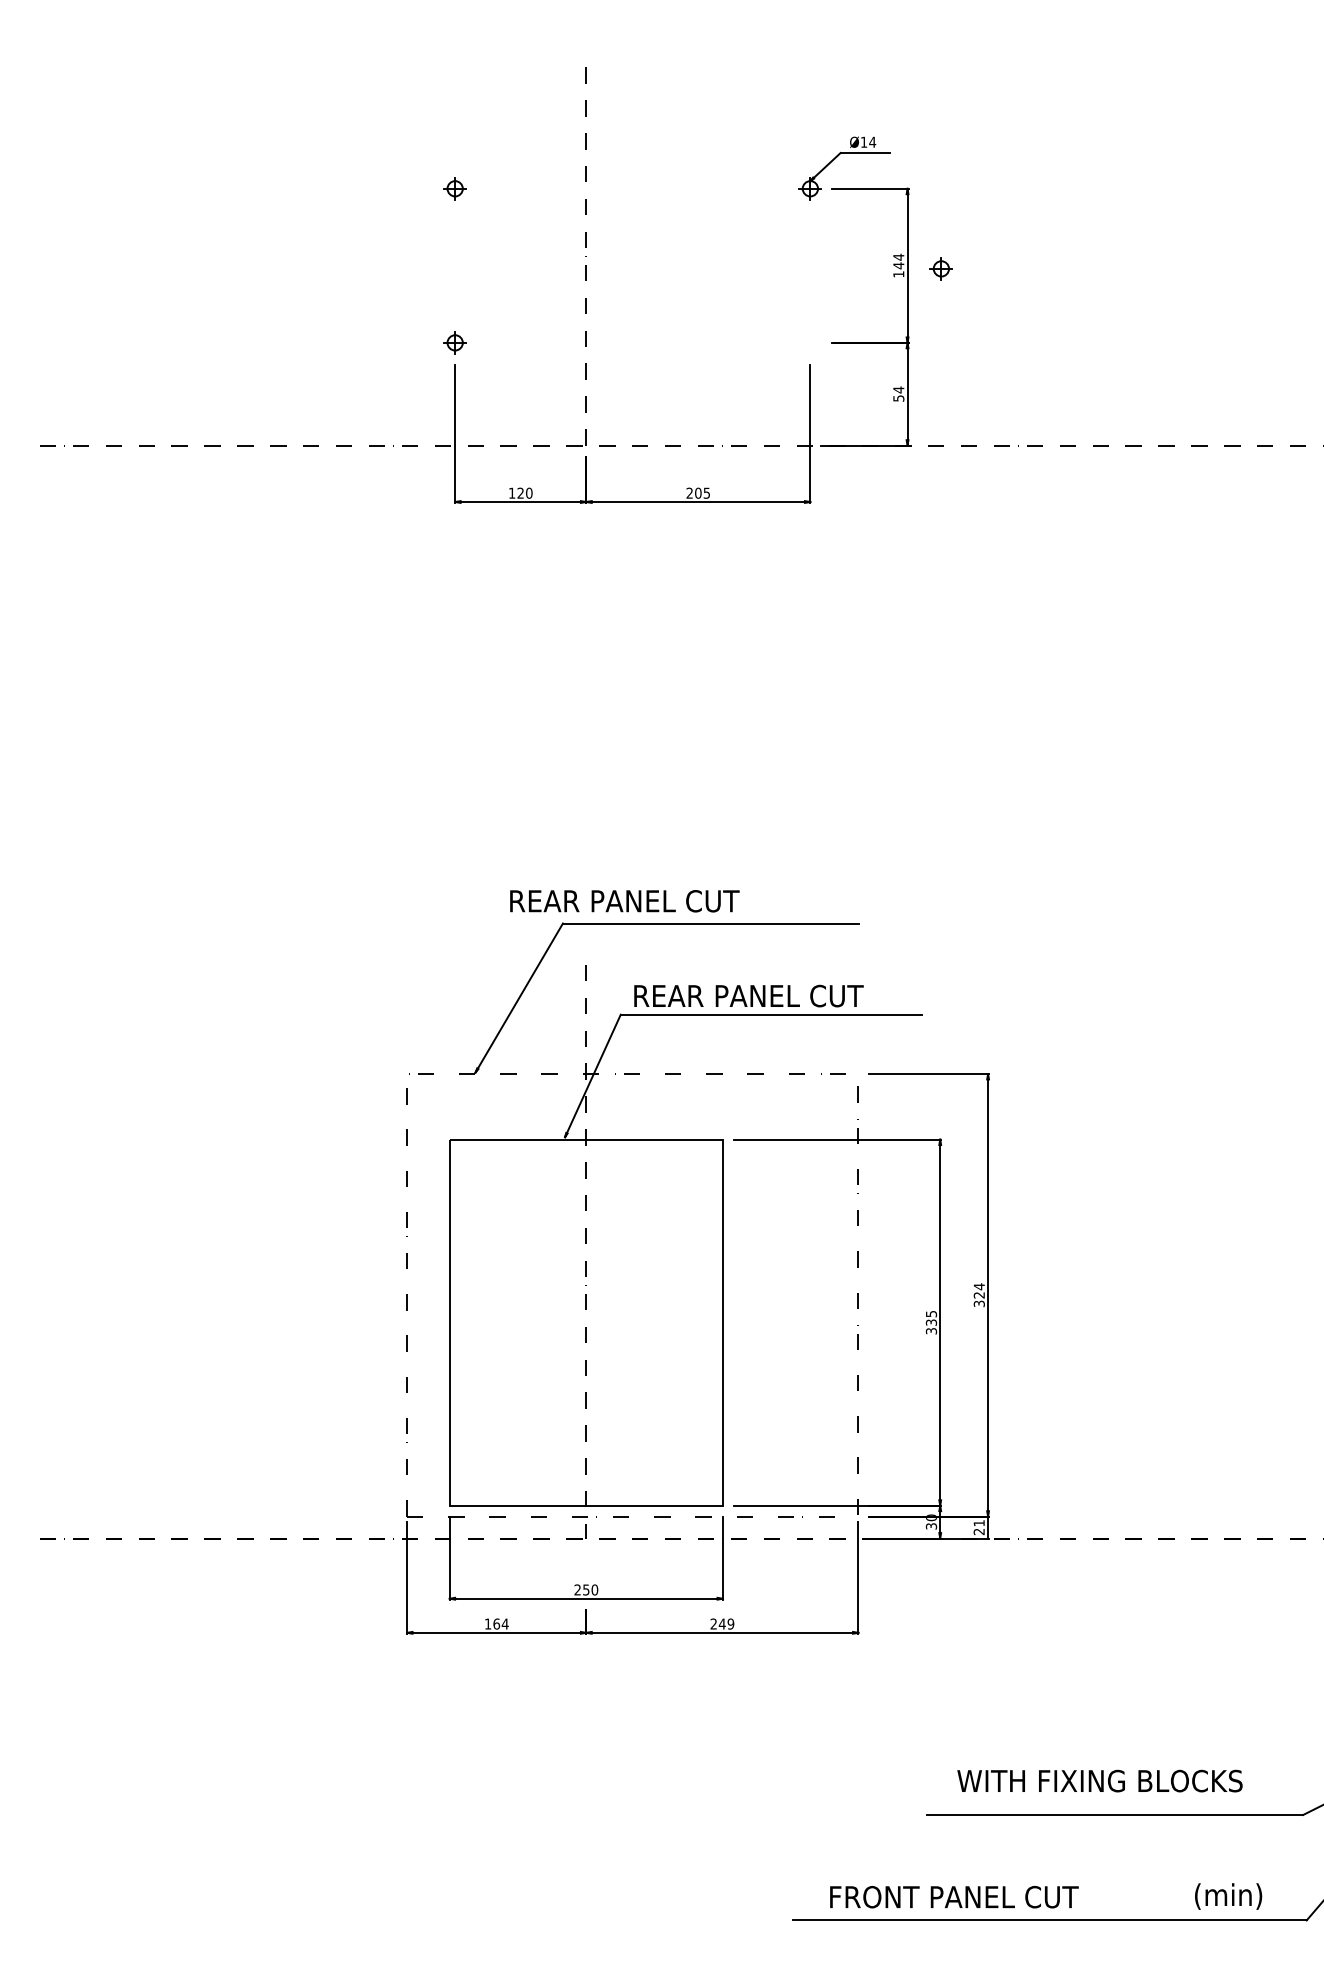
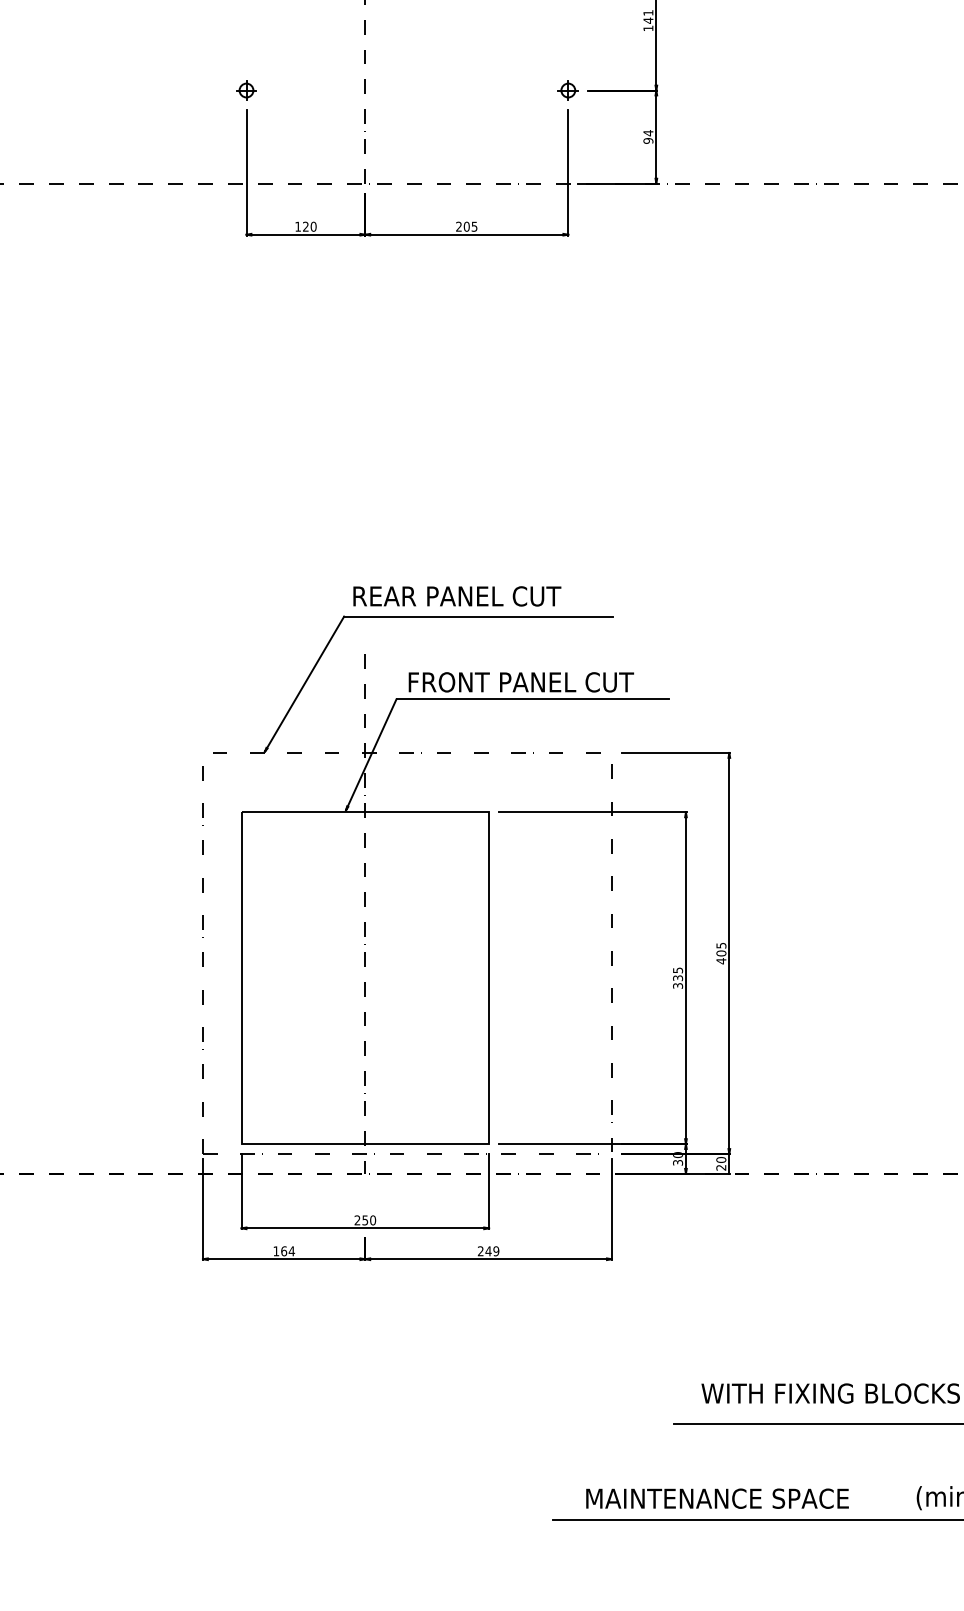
text: (898, 256) -> (648, 12), 144 -> 141
part: (940, 268) -> (567, 90), moved
text: (898, 398) -> (648, 140), 54 -> 94
text: (624, 901) -> (456, 596), moved
text: (759, 995) -> (522, 681), REAR PANEL CUT -> FRONT PANEL CUT
text: (978, 1295) -> (720, 953), 324 -> 405
text: (978, 1523) -> (720, 1160), 21 -> 20
text: (976, 1896) -> (718, 1498), FRONT PANEL CUT -> MAINTENANCE SPACE

